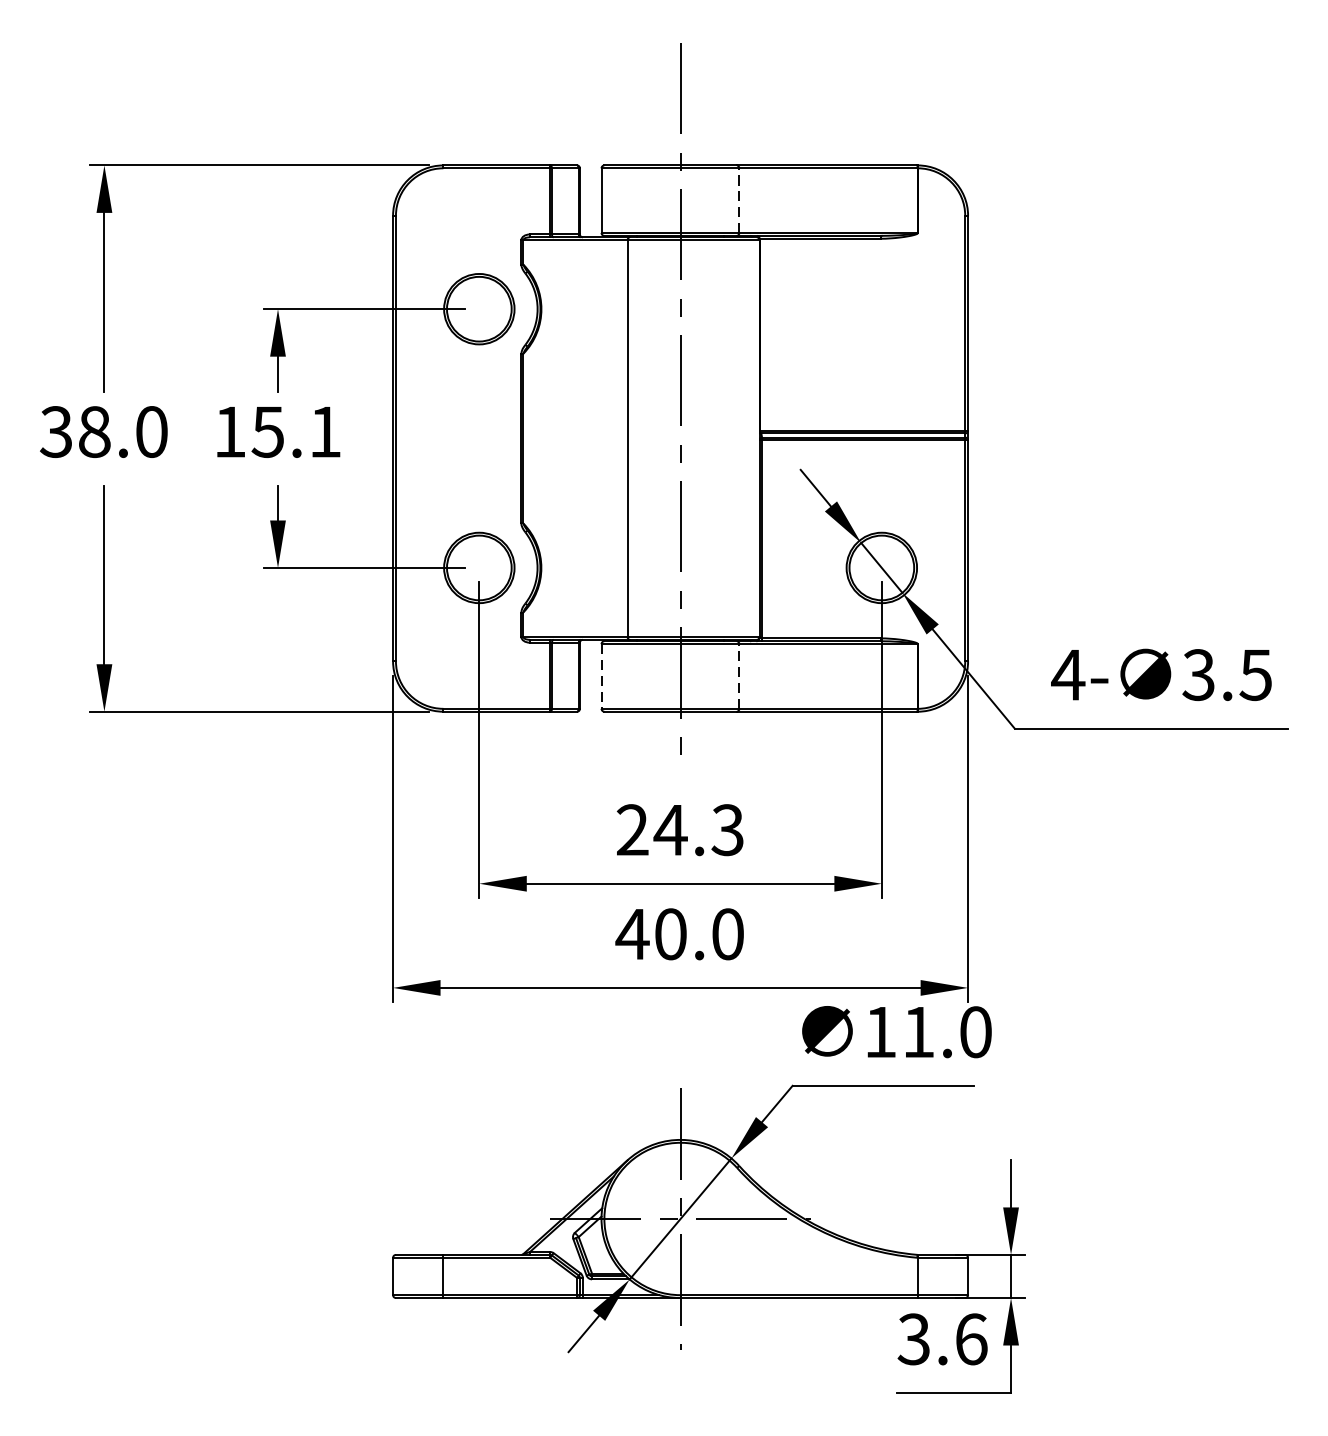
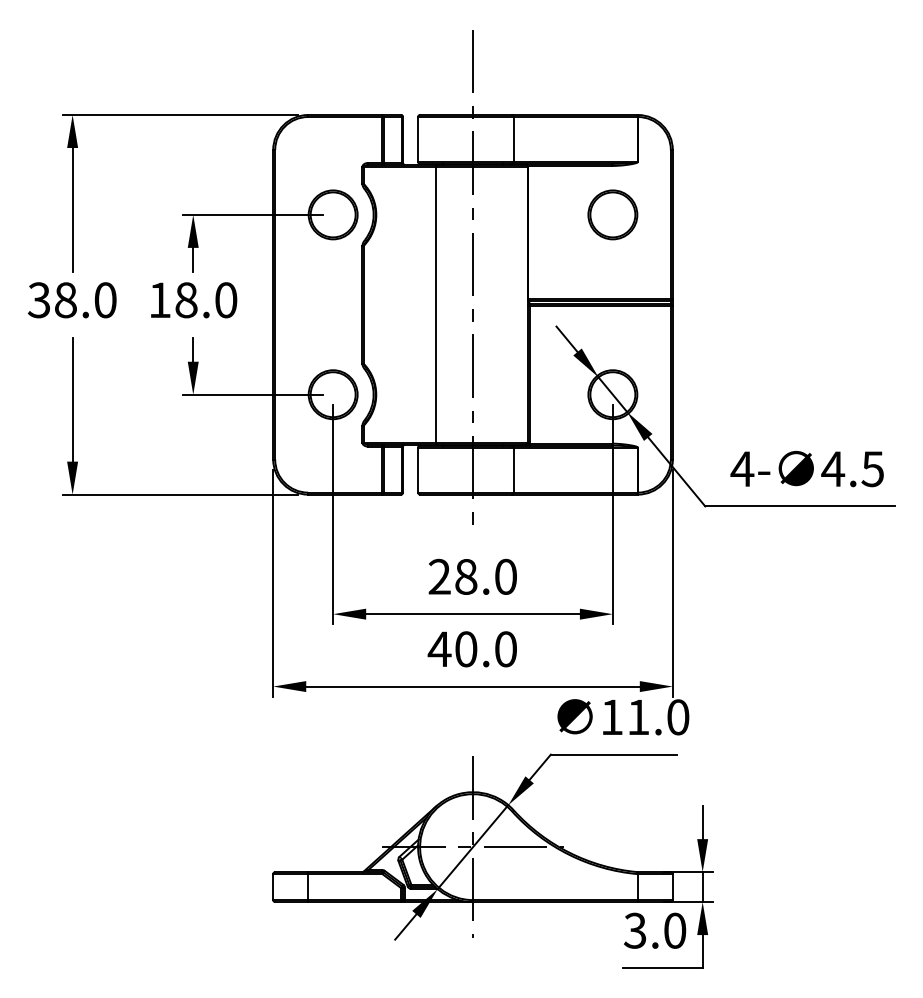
line: (738, 199) -> (513, 138), dashed -> solid
part: (881, 308) -> (612, 214), added
text: (295, 432) -> (205, 300), 15.1 -> 18.0
line: (738, 675) -> (513, 469), dashed -> solid
text: (1199, 675) -> (833, 469), 3.5 -> 4.5
line: (602, 676) -> (418, 470), dashed -> solid
text: (698, 829) -> (485, 576), 24.3 -> 28.0
text: (971, 1338) -> (675, 930), 3.6 -> 3.0

